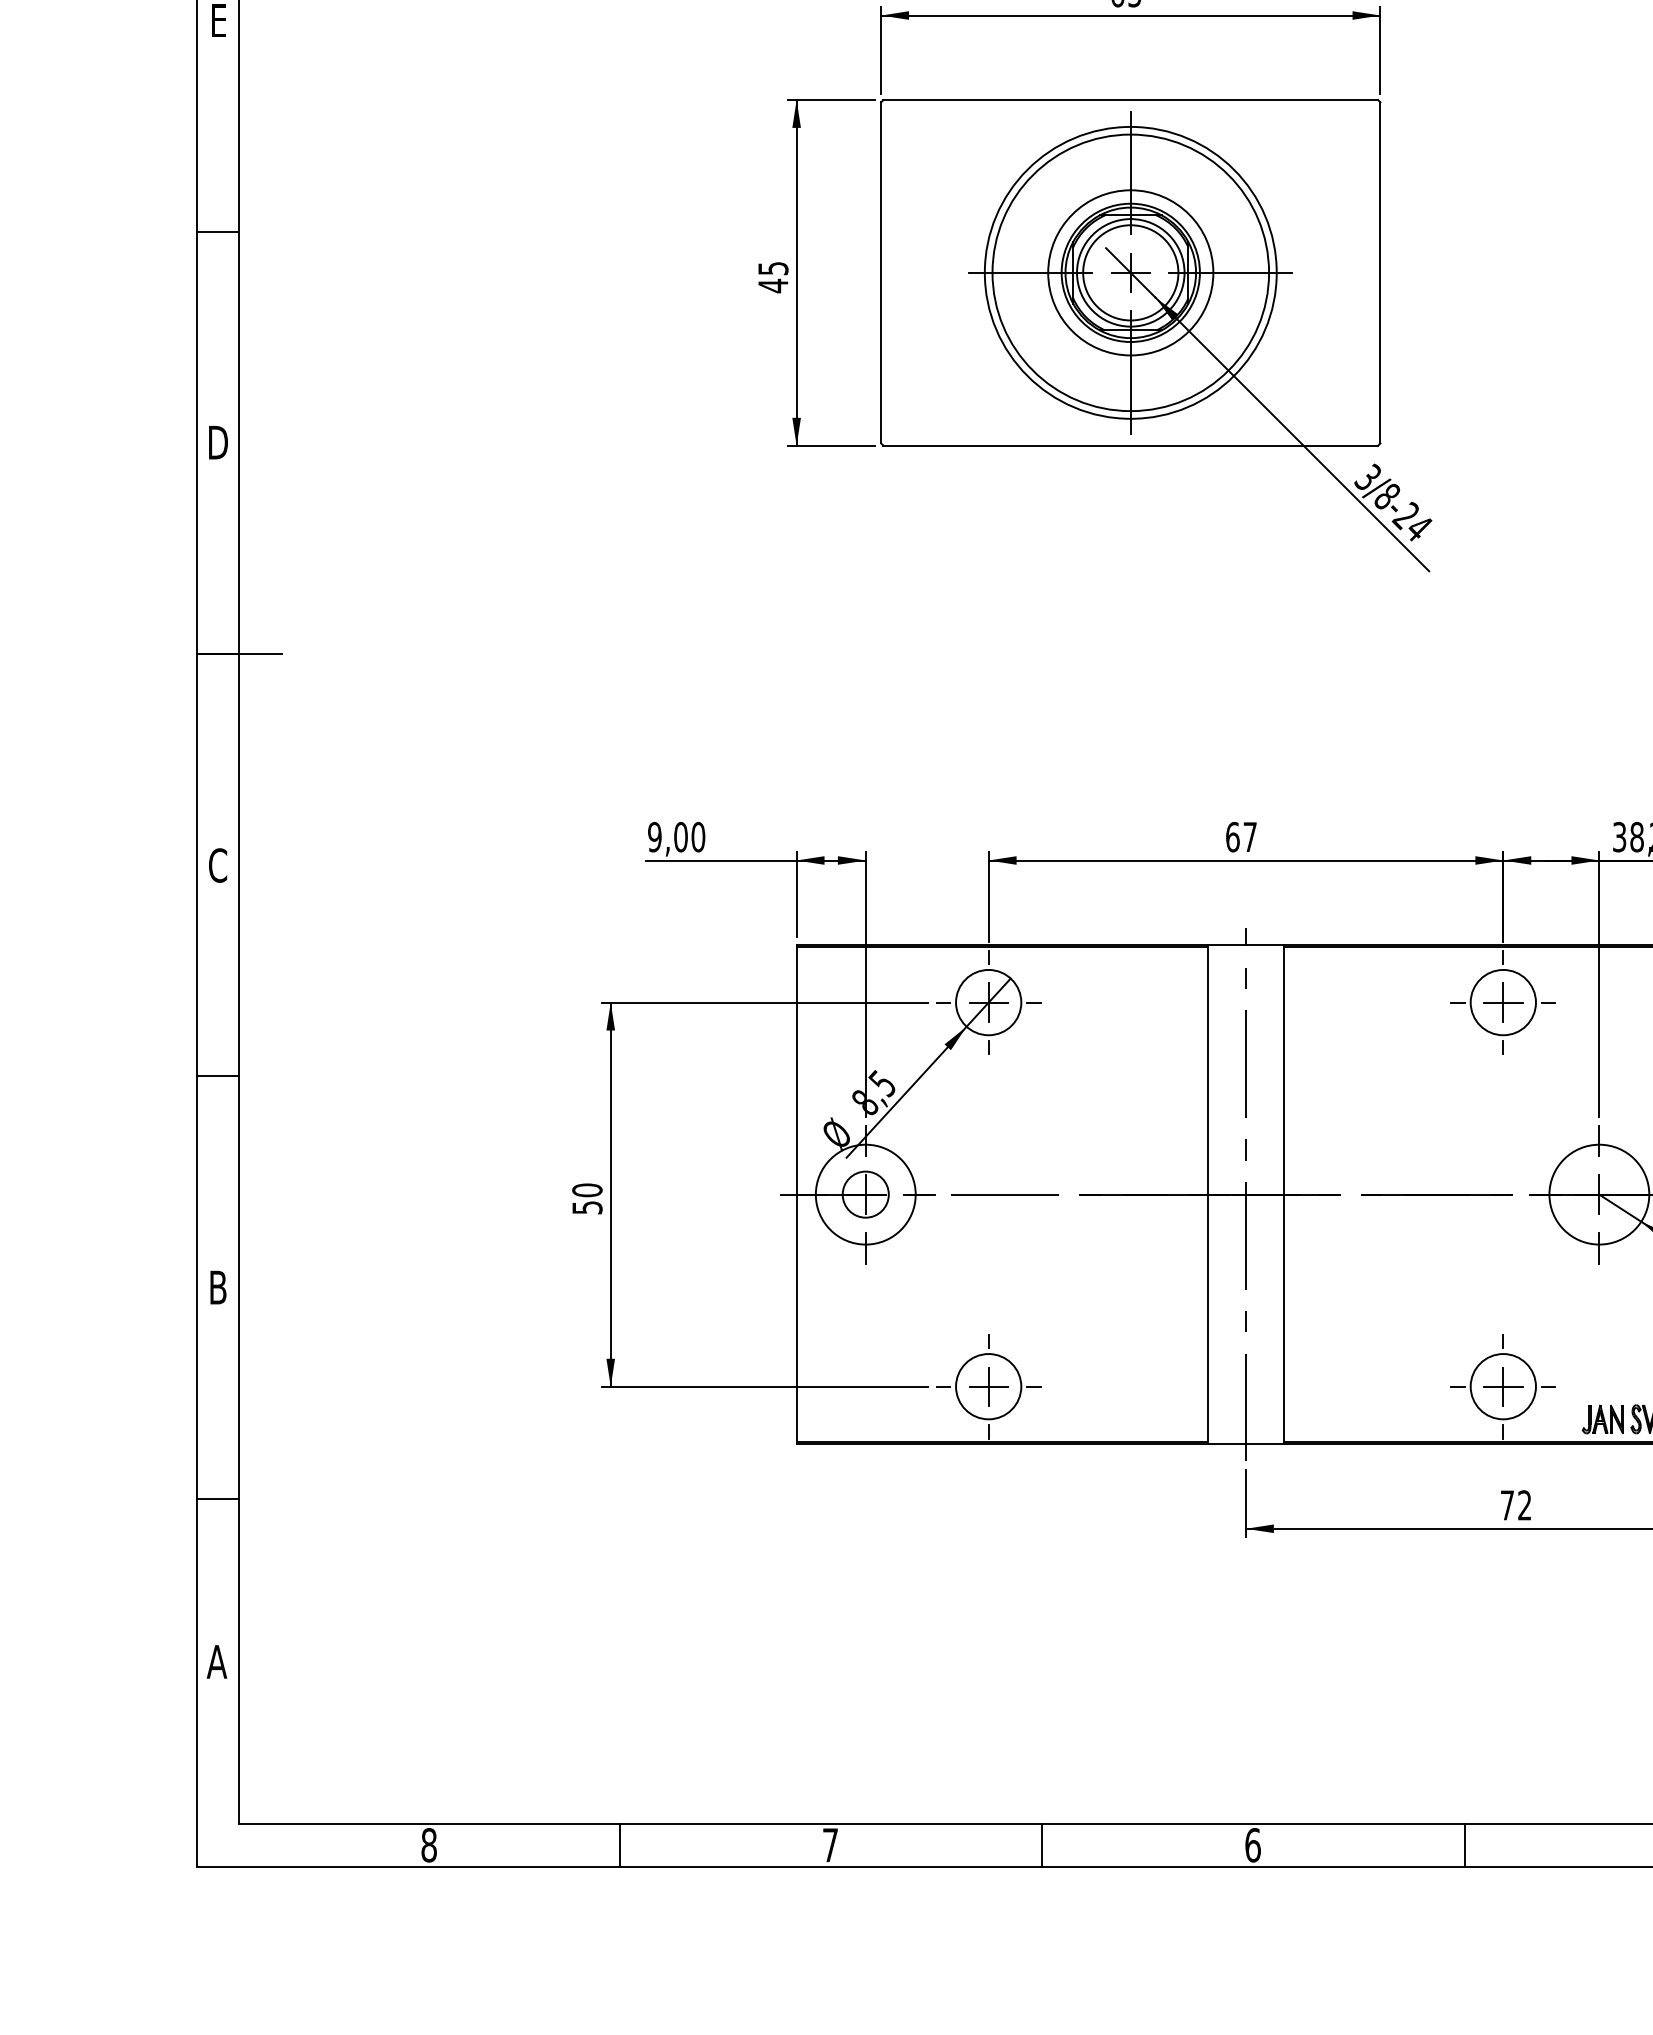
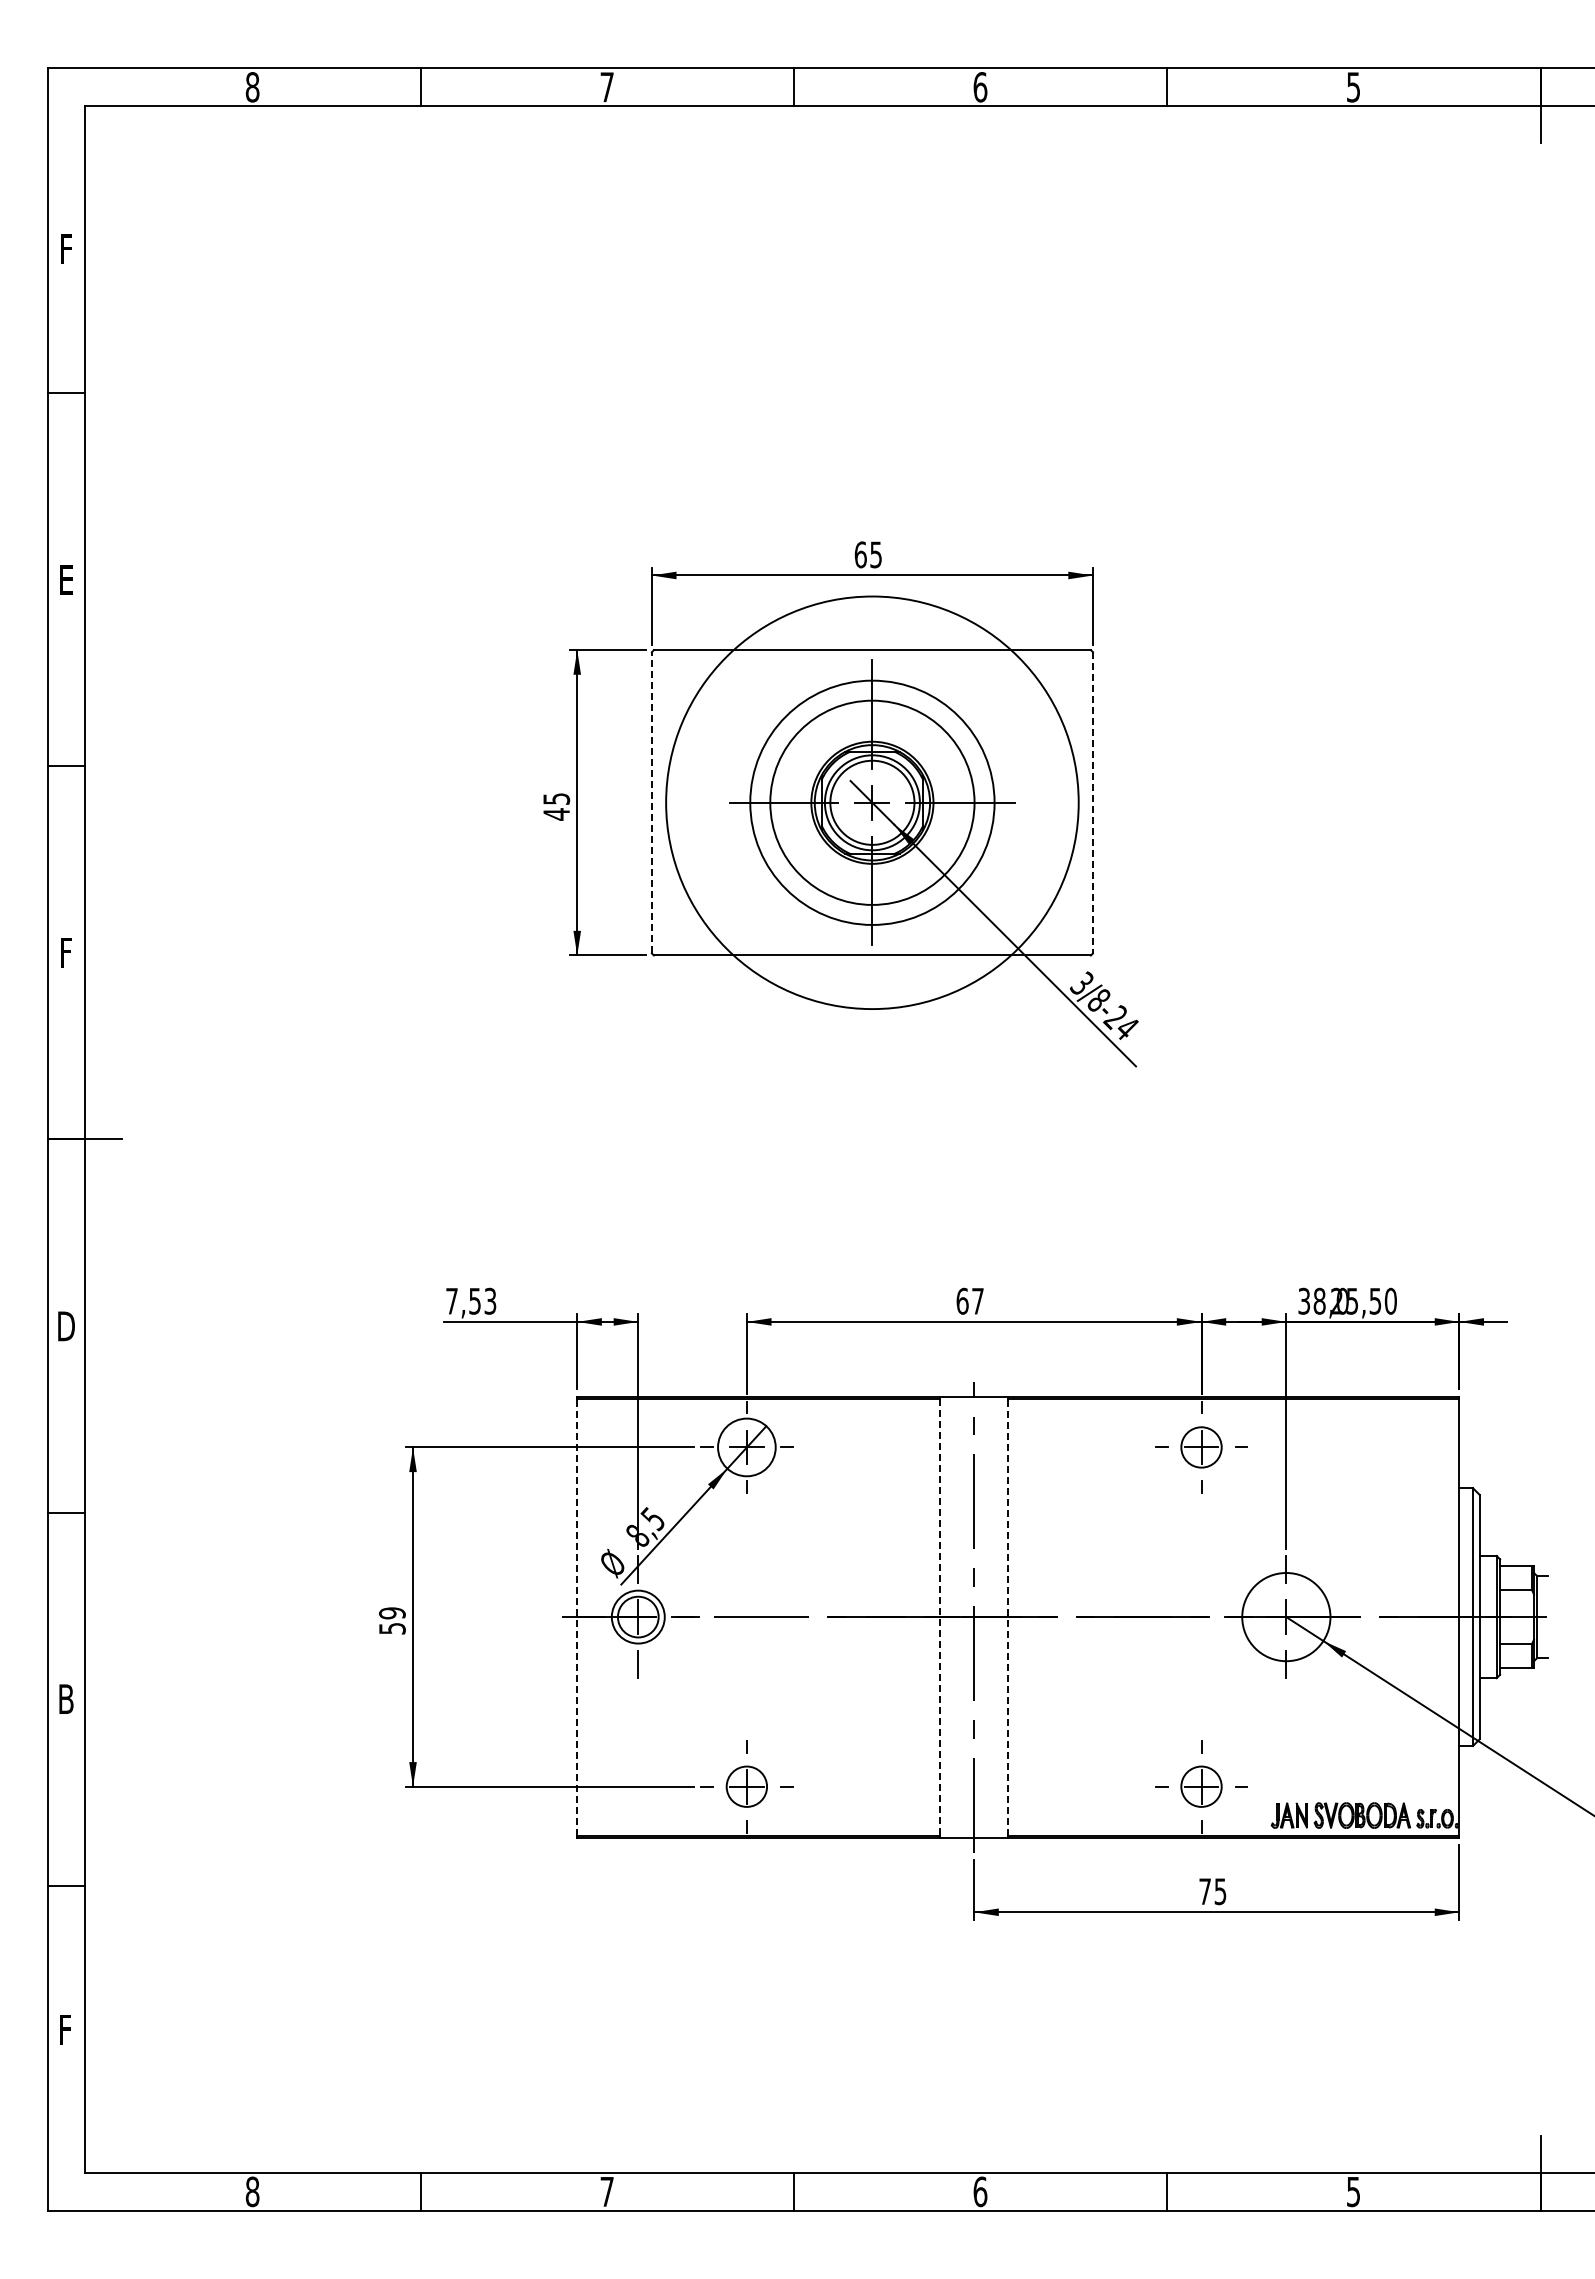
line: (880, 272) -> (651, 802), solid -> dashed
circle: (1130, 272) -> (872, 802), size x1.4
circle: (1130, 272) -> (872, 802), size x1.6
line: (1379, 272) -> (1092, 802), solid -> dashed
text: (218, 442) -> (66, 952), D -> F
text: (676, 836) -> (471, 1300), 9,00 -> 7,53
text: (218, 865) -> (66, 1326), C -> D
circle: (1503, 1002) -> (1201, 1447), size x0.7
text: (587, 1190) -> (392, 1613), 50 -> 59
line: (796, 1195) -> (577, 1617), solid -> dashed
circle: (865, 1195) -> (638, 1617), size x0.6
line: (1207, 1195) -> (940, 1617), solid -> dashed
line: (1284, 1195) -> (1008, 1617), solid -> dashed
circle: (988, 1386) -> (746, 1786), size x0.7
circle: (1503, 1386) -> (1201, 1786), size x0.7
text: (1524, 1505) -> (1220, 1891), 72 -> 75
text: (217, 1661) -> (65, 2029), A -> F

